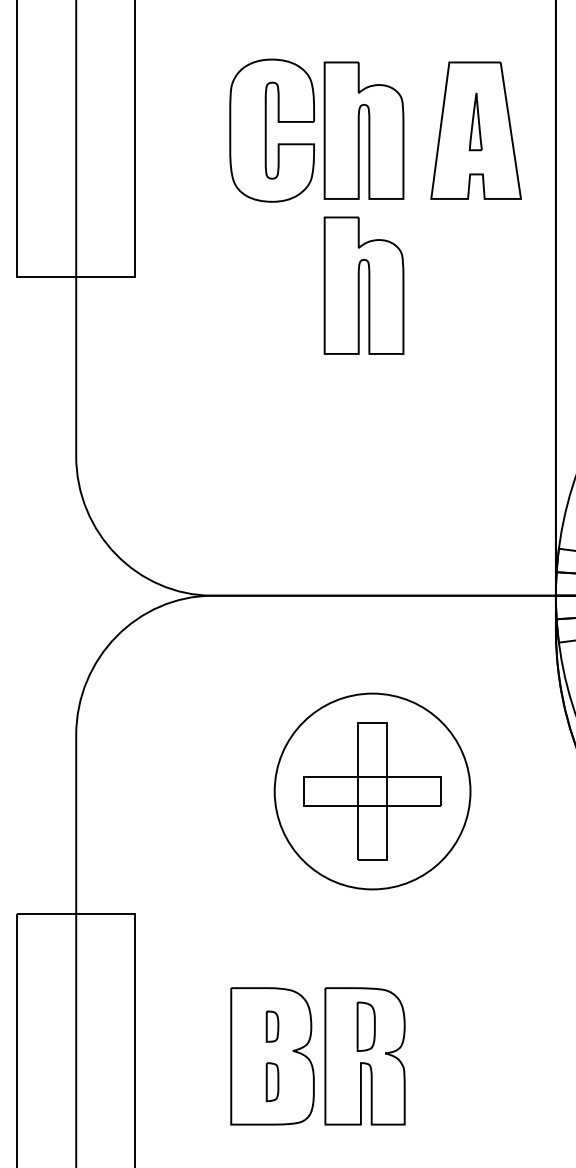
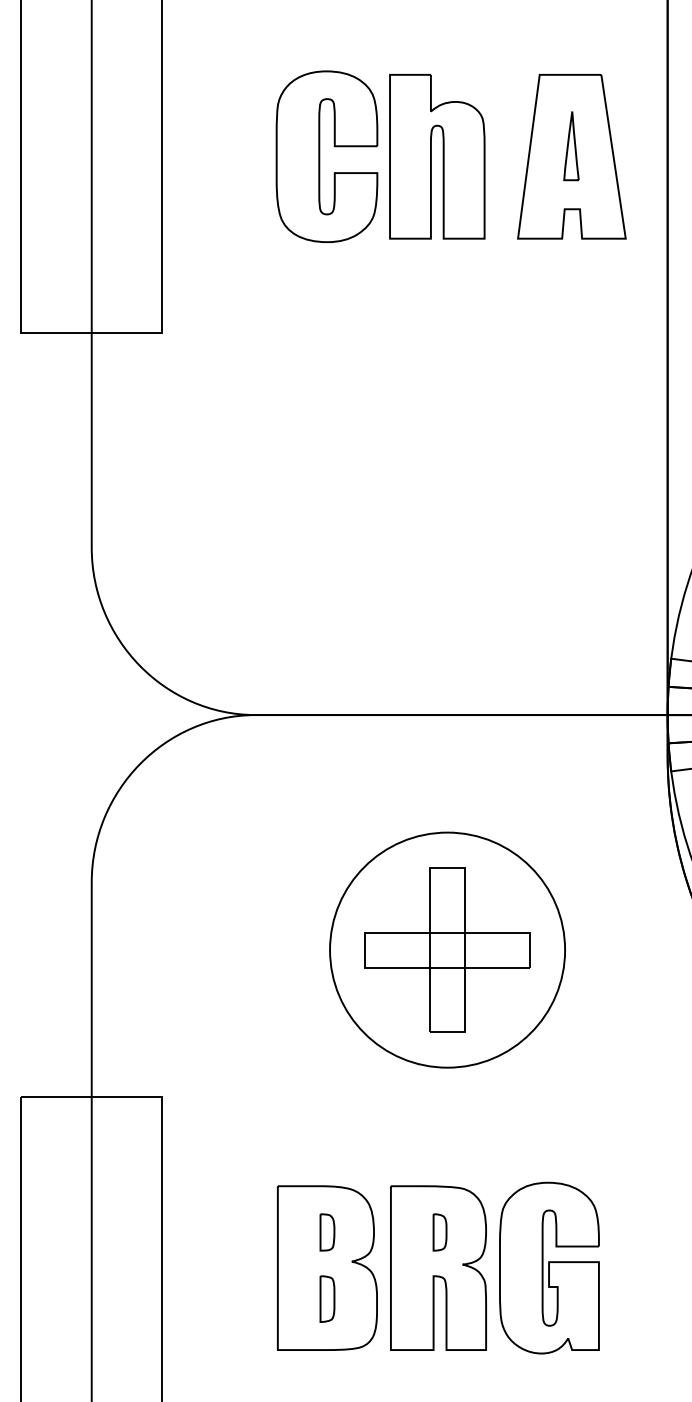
part: (363, 285) -> (436, 342), removed
part: (366, 1026) -> (440, 1232), size x0.62
part: (457, 1056) -> (549, 1268), added

